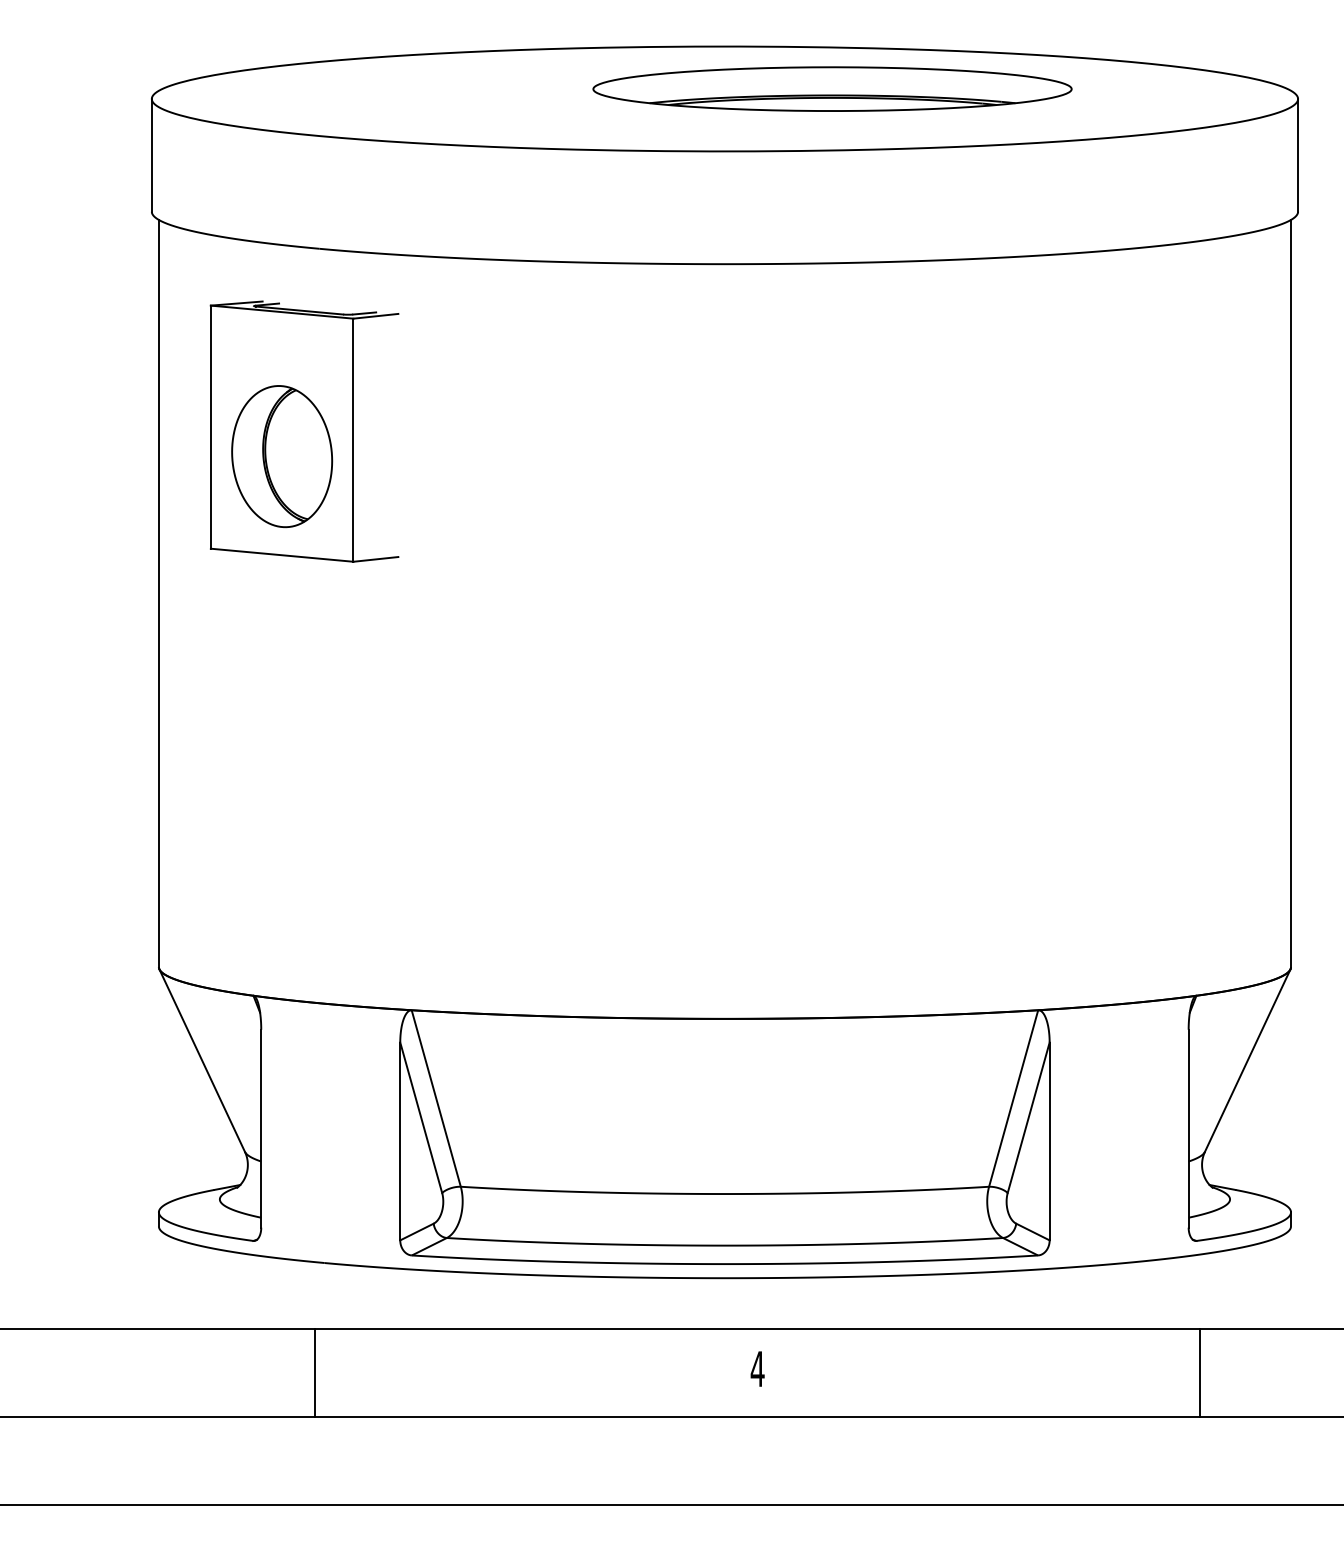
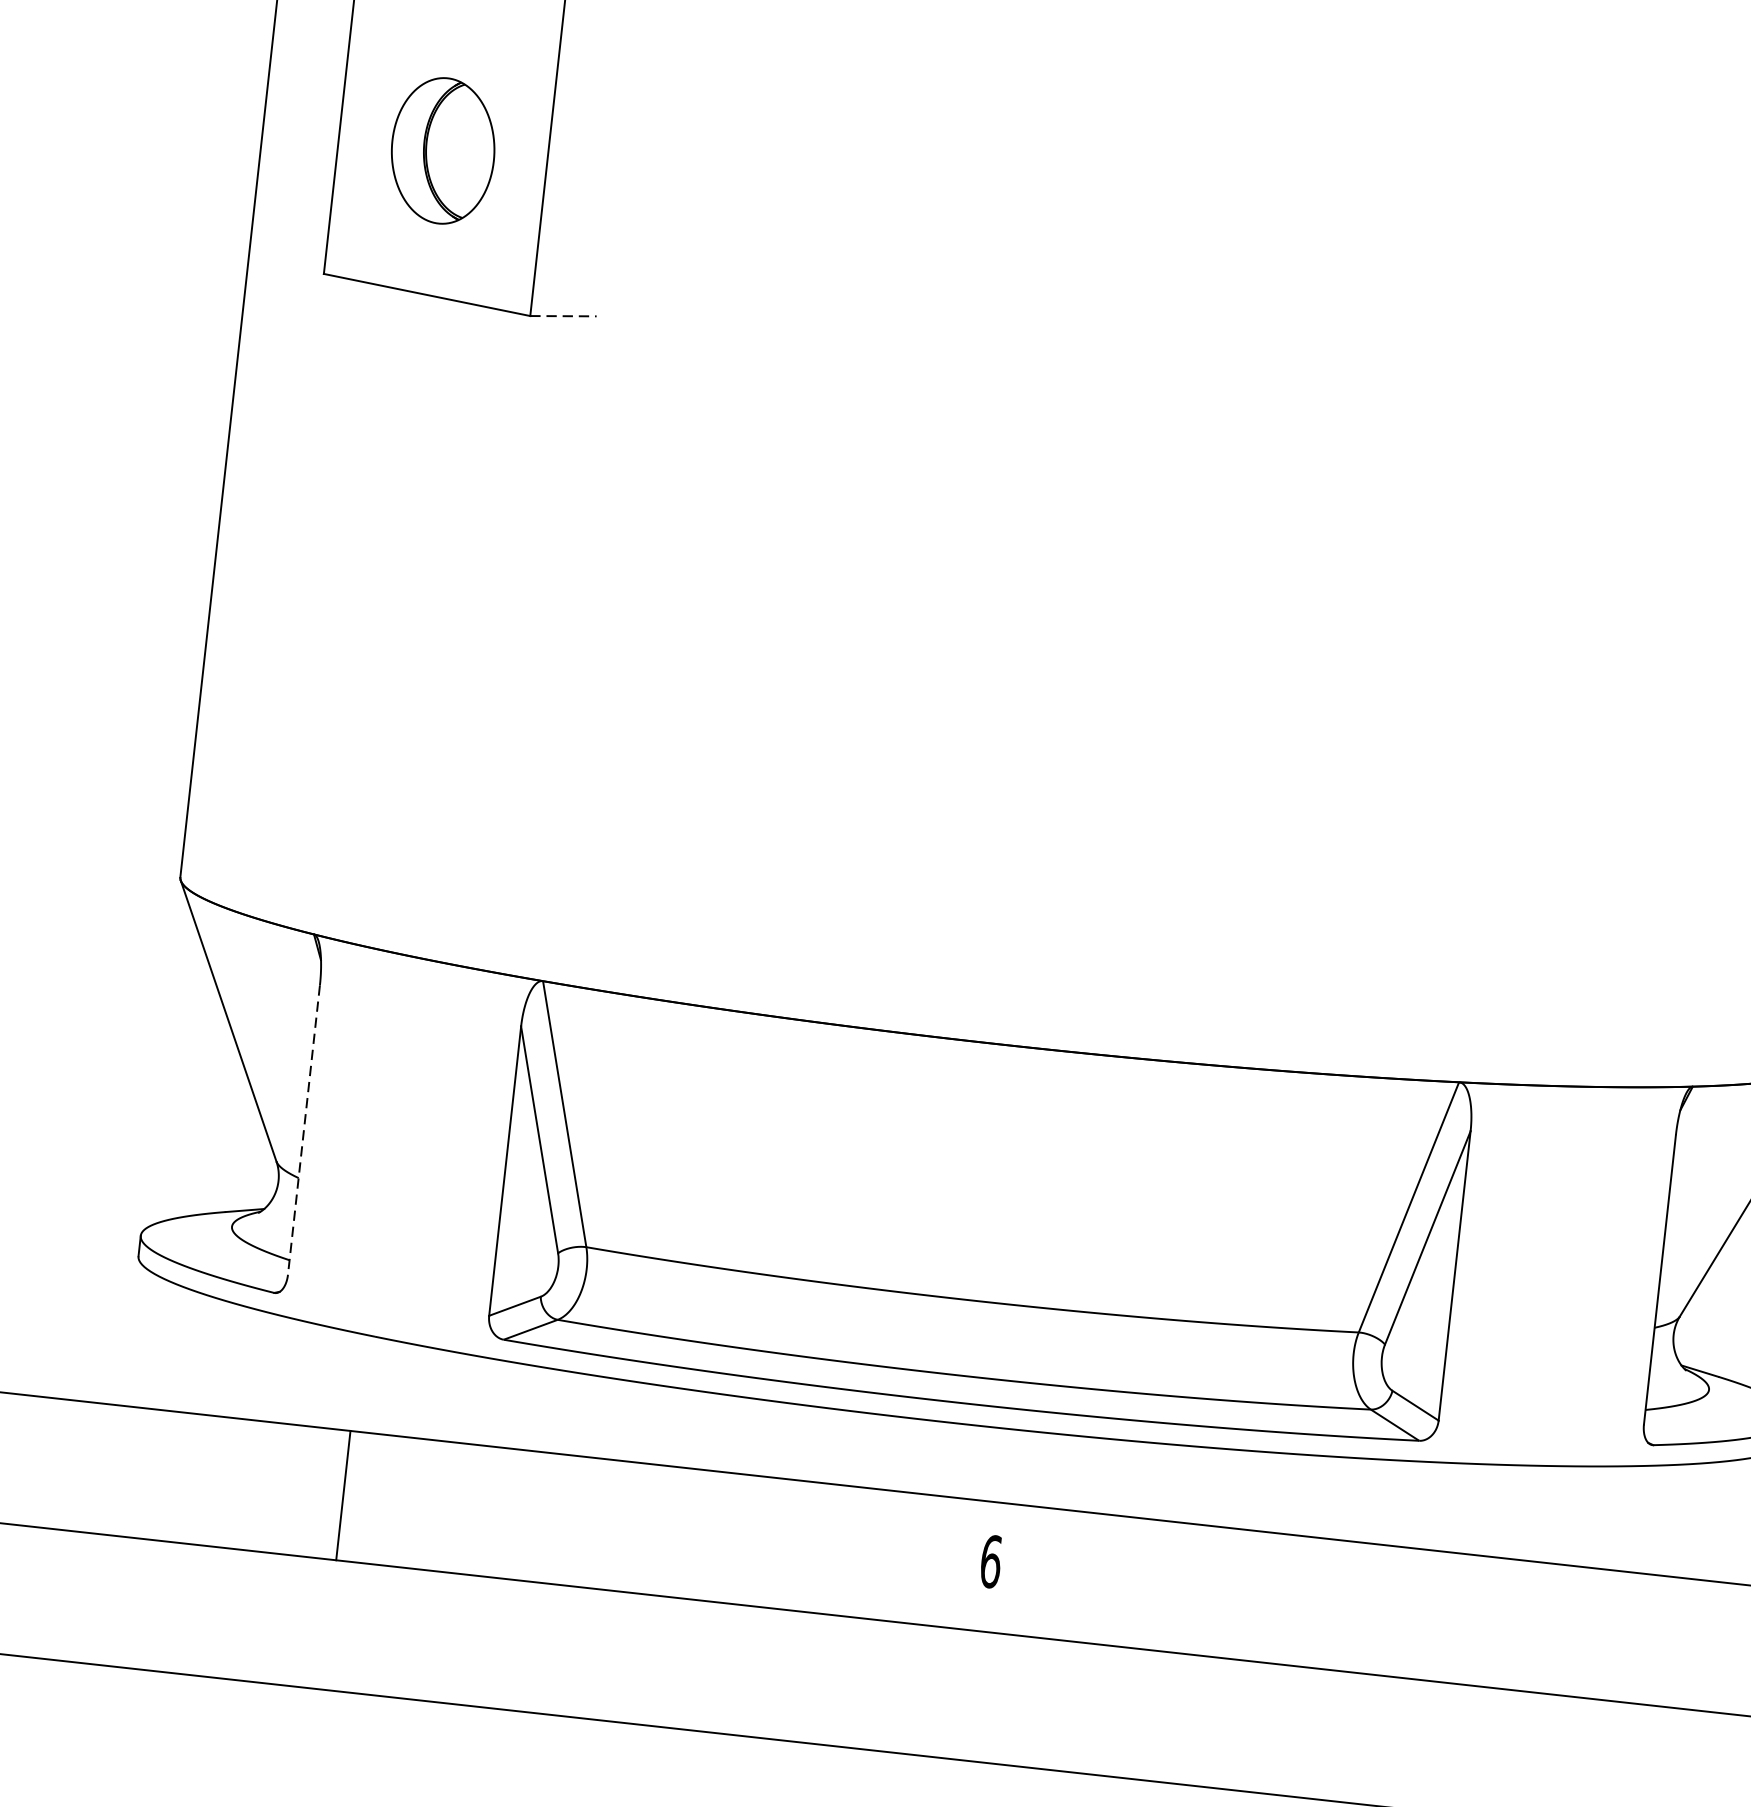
part: (282, 456) -> (443, 150), size x0.7
line: (375, 559) -> (562, 316), solid -> dashed
line: (261, 1128) -> (304, 1129), solid -> dashed
text: (757, 1368) -> (990, 1560), 4 -> 6
line: (1199, 1372) -> (1636, 1637), removed

